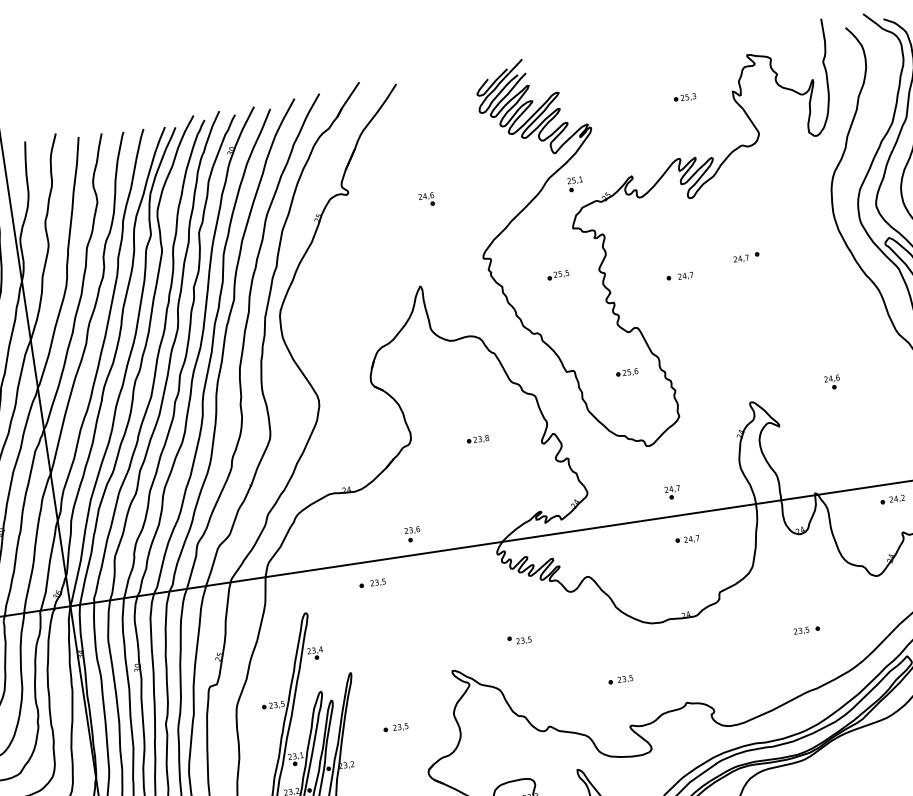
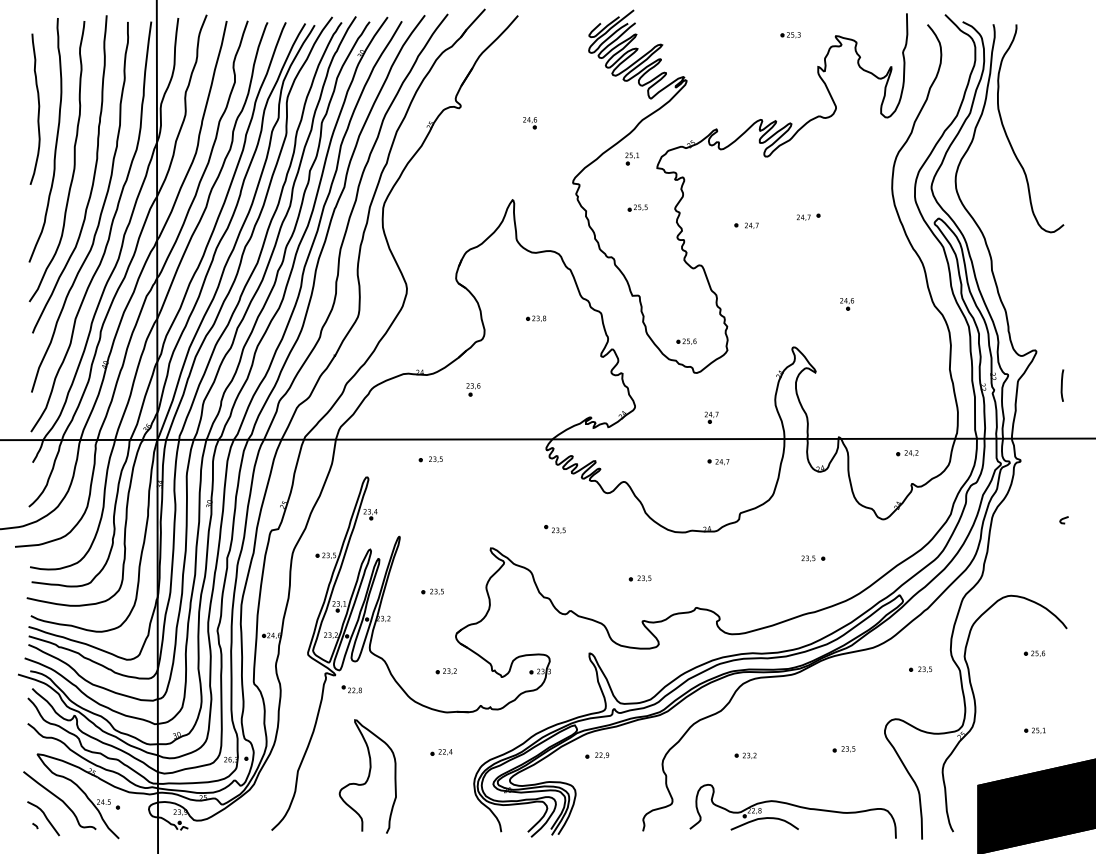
part: (684, 98) -> (790, 35), moved
part: (575, 183) -> (632, 158), moved
part: (627, 372) -> (686, 341), moved
part: (833, 382) -> (847, 304), moved
part: (478, 439) -> (536, 318), moved
part: (412, 534) -> (473, 389), moved

